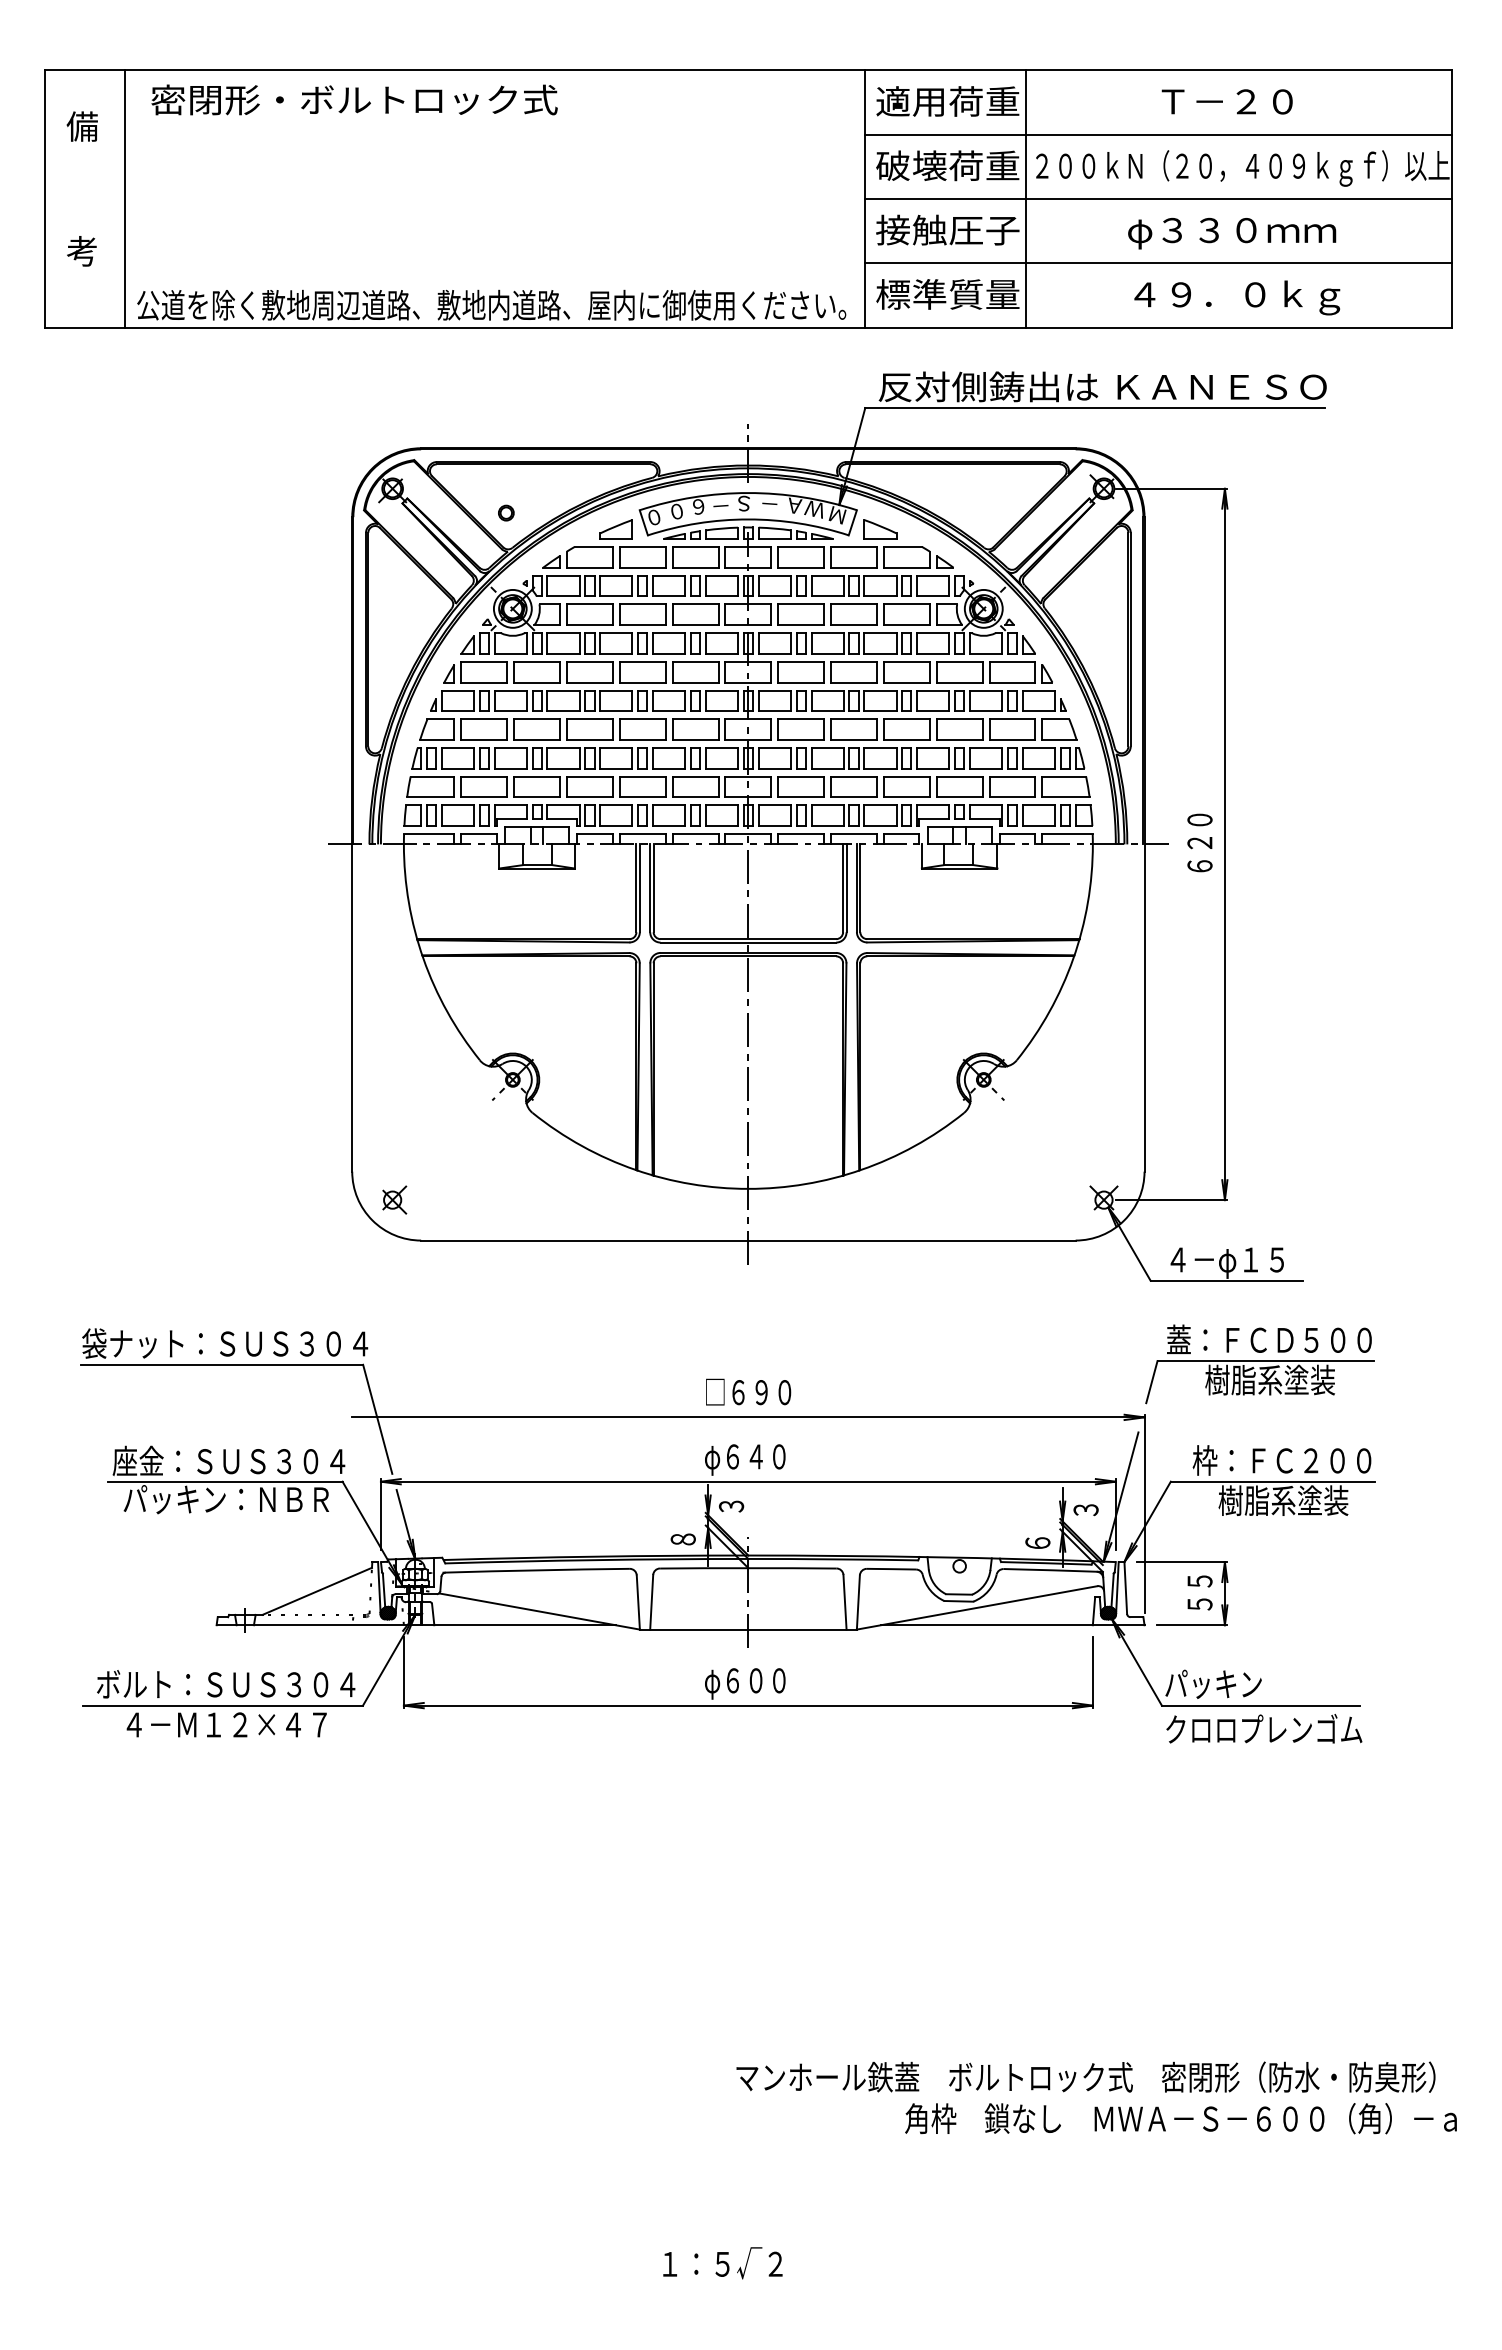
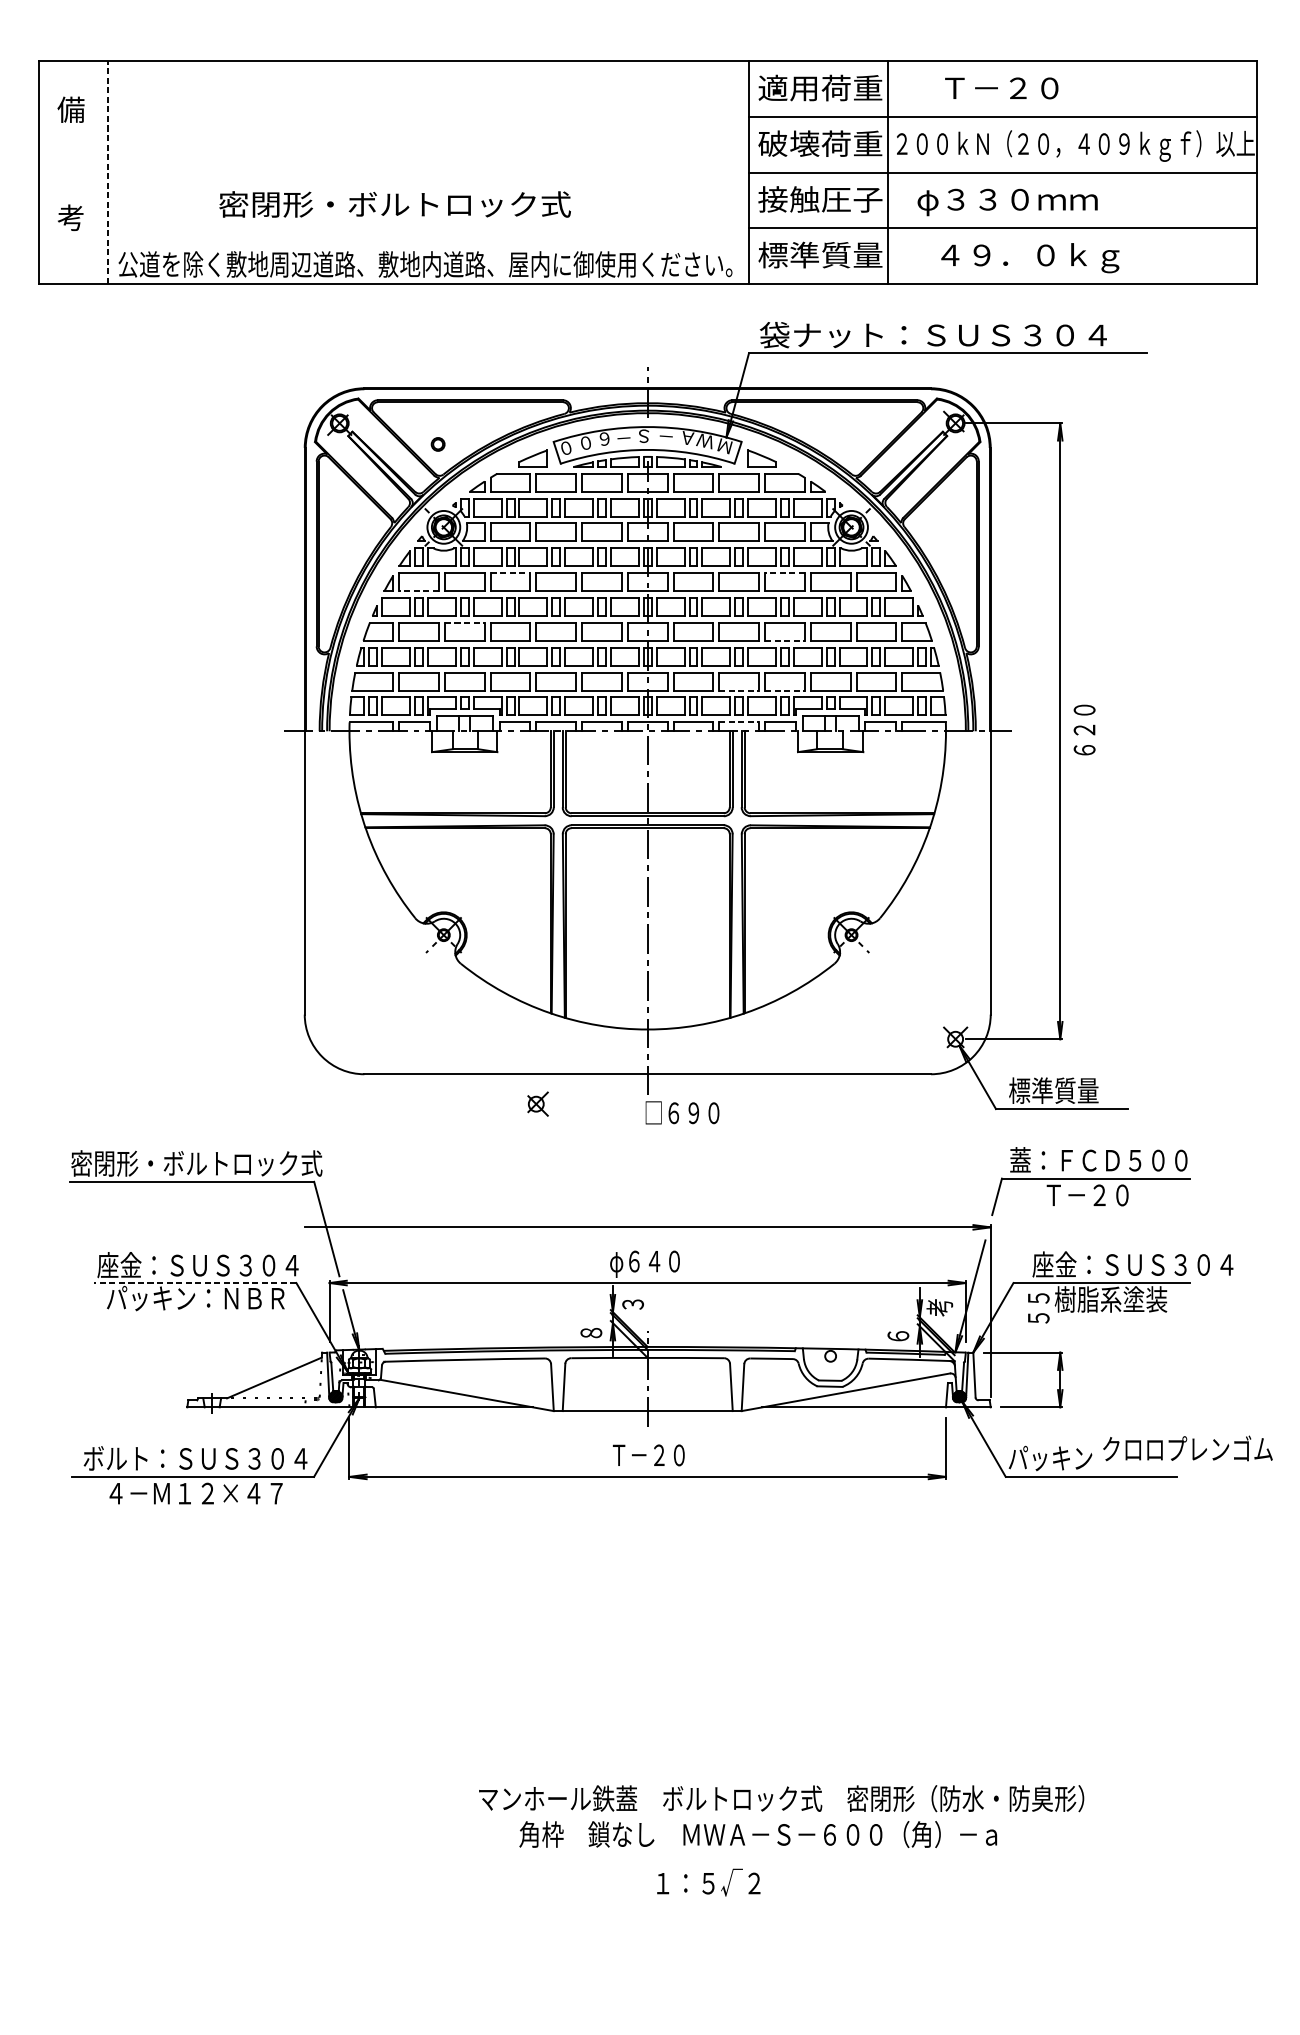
text: (354, 99) -> (395, 204), moved
text: (1226, 101) -> (1001, 88), moved
line: (125, 199) -> (108, 172), solid -> dashed
text: (1232, 233) -> (1008, 202), moved
text: (1237, 297) -> (1030, 257), moved
text: (1101, 386) -> (953, 334), 反対側鋳出は ＫＡＮＥＳＯ -> 袋ナット：ＳＵＳ３０４
line: (589, 661) -> (510, 572), solid -> dashed
line: (906, 661) -> (784, 572), solid -> dashed
line: (484, 682) -> (419, 591), solid -> dashed
line: (537, 719) -> (465, 623), solid -> dashed
line: (906, 739) -> (784, 640), solid -> dashed
line: (854, 797) -> (739, 690), solid -> dashed
line: (906, 797) -> (784, 690), solid -> dashed
line: (854, 834) -> (739, 722), solid -> dashed
text: (1199, 842) -> (1084, 729), moved
part: (394, 1199) -> (537, 1103), moved
text: (1224, 1261) -> (1059, 1092), ４－φ１５ -> 標準質量
text: (227, 1343) -> (196, 1163), 袋ナット：ＳＵＳ３０４ -> 密閉形・ボルトロック式
text: (1270, 1379) -> (1099, 1194), 樹脂系塗装 -> Ｔ－２０
text: (748, 1391) -> (682, 1112), moved
text: (1308, 1460) -> (1132, 1264), 枠：ＦＣ２００ -> 座金：ＳＵＳ３０４
line: (225, 1481) -> (195, 1282), solid -> dashed
text: (1085, 1510) -> (939, 1307), ３ -> 考
text: (1199, 1592) -> (1038, 1307), moved
text: (748, 1683) -> (647, 1457), φ６００ -> Ｔ－２０
text: (1264, 1728) -> (1188, 1448), moved
text: (1085, 2076) -> (781, 1798), moved
text: (1180, 2118) -> (757, 1834), moved
text: (722, 2263) -> (708, 1882), moved

